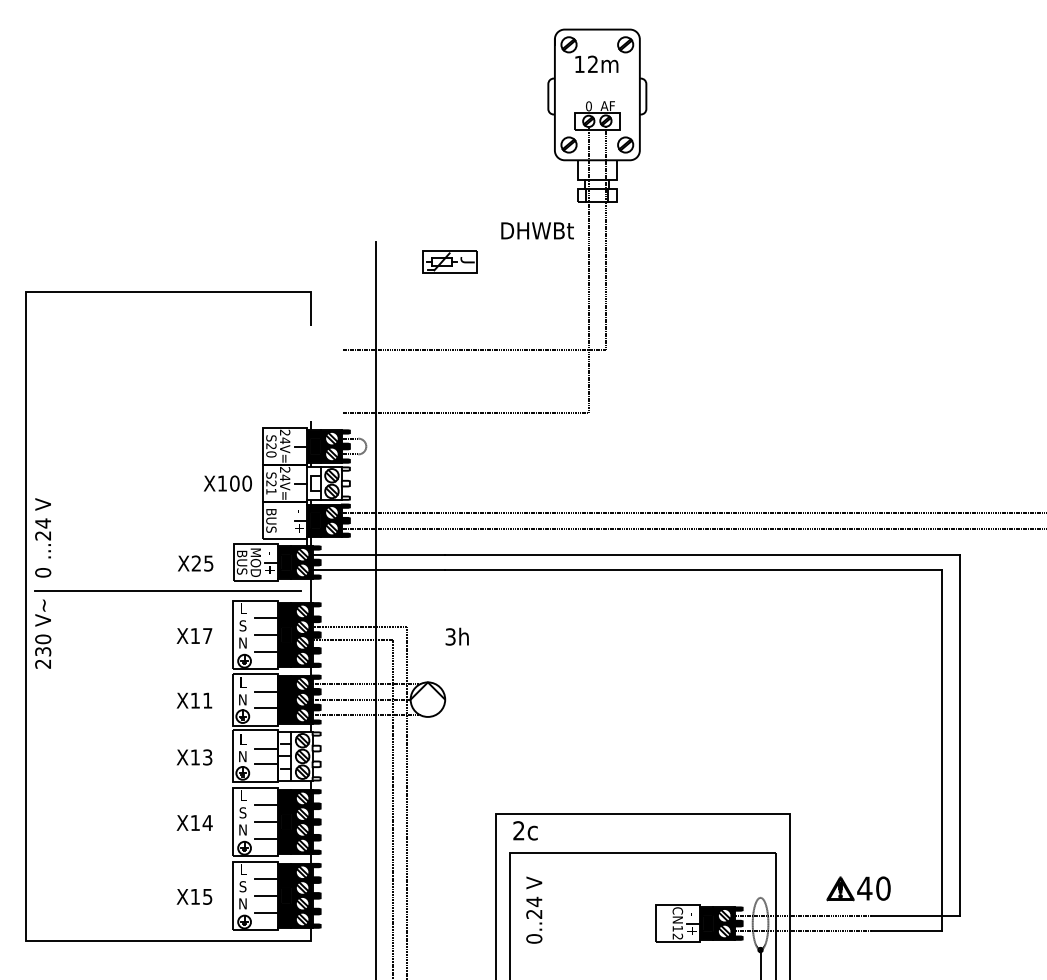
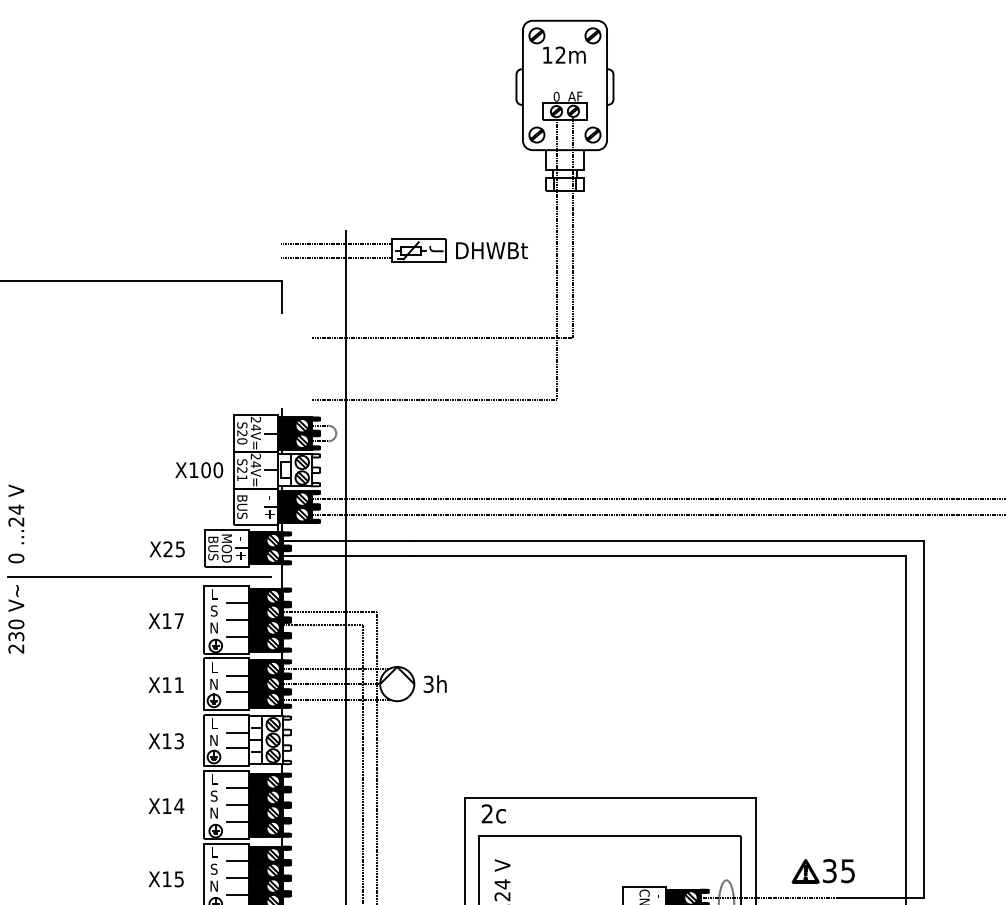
text: (537, 230) -> (491, 250), moved
line: (366, 254) -> (336, 243), added
line: (366, 268) -> (336, 257), added
text: (456, 636) -> (434, 683), moved
text: (873, 888) -> (838, 871), 40 -> 35

